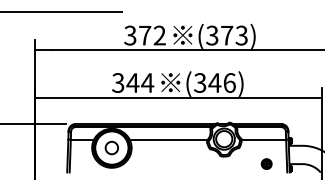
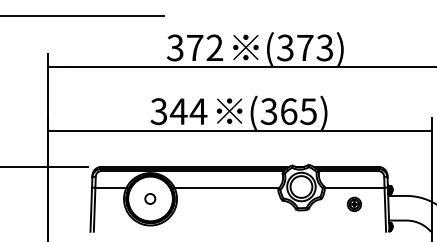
text: (221, 82) -> (297, 110), (346) -> (365)
circle: (111, 147) -> (149, 198), size x0.6
part: (266, 163) -> (354, 203), moved

